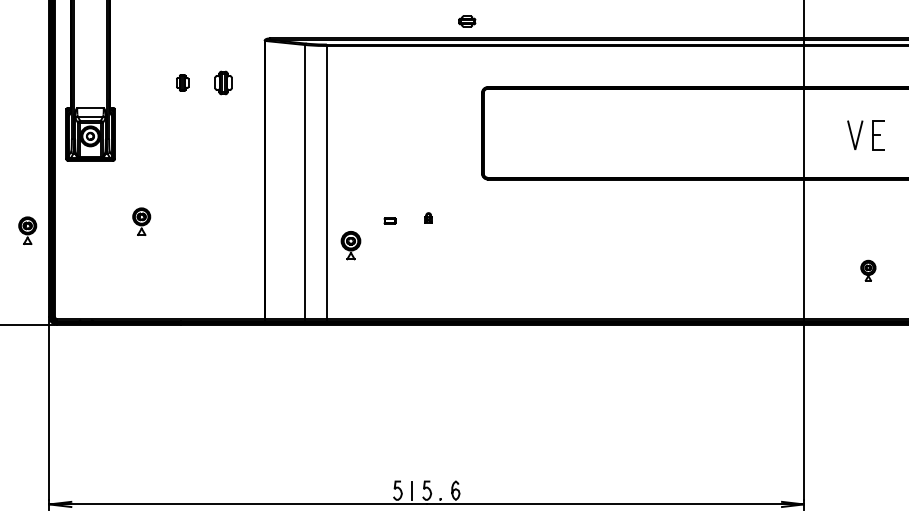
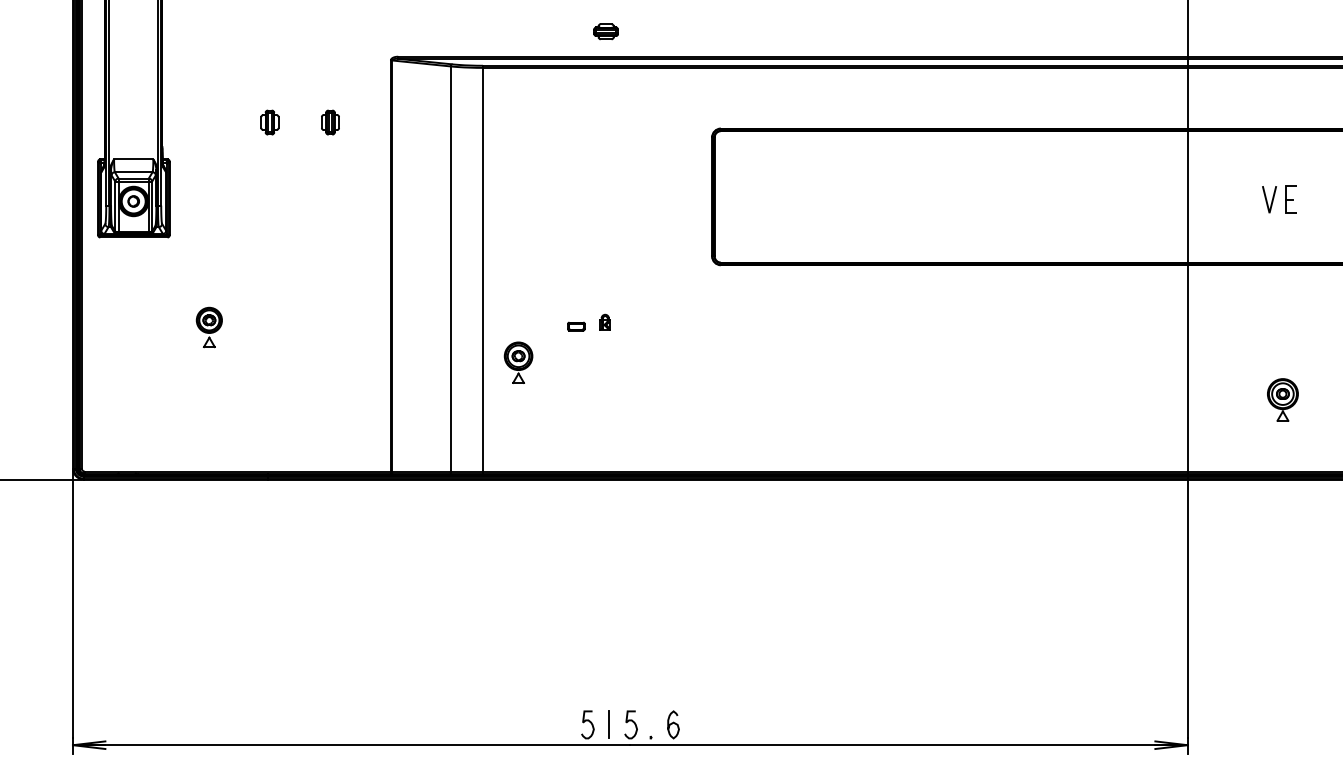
part: (467, 21) -> (606, 31), moved
part: (223, 82) -> (330, 121), size x0.71
part: (865, 134) -> (1278, 198), size x0.62
part: (428, 217) -> (605, 321), moved
part: (27, 230) -> (40, 340), removed
part: (868, 270) -> (1283, 399), size x1.43

